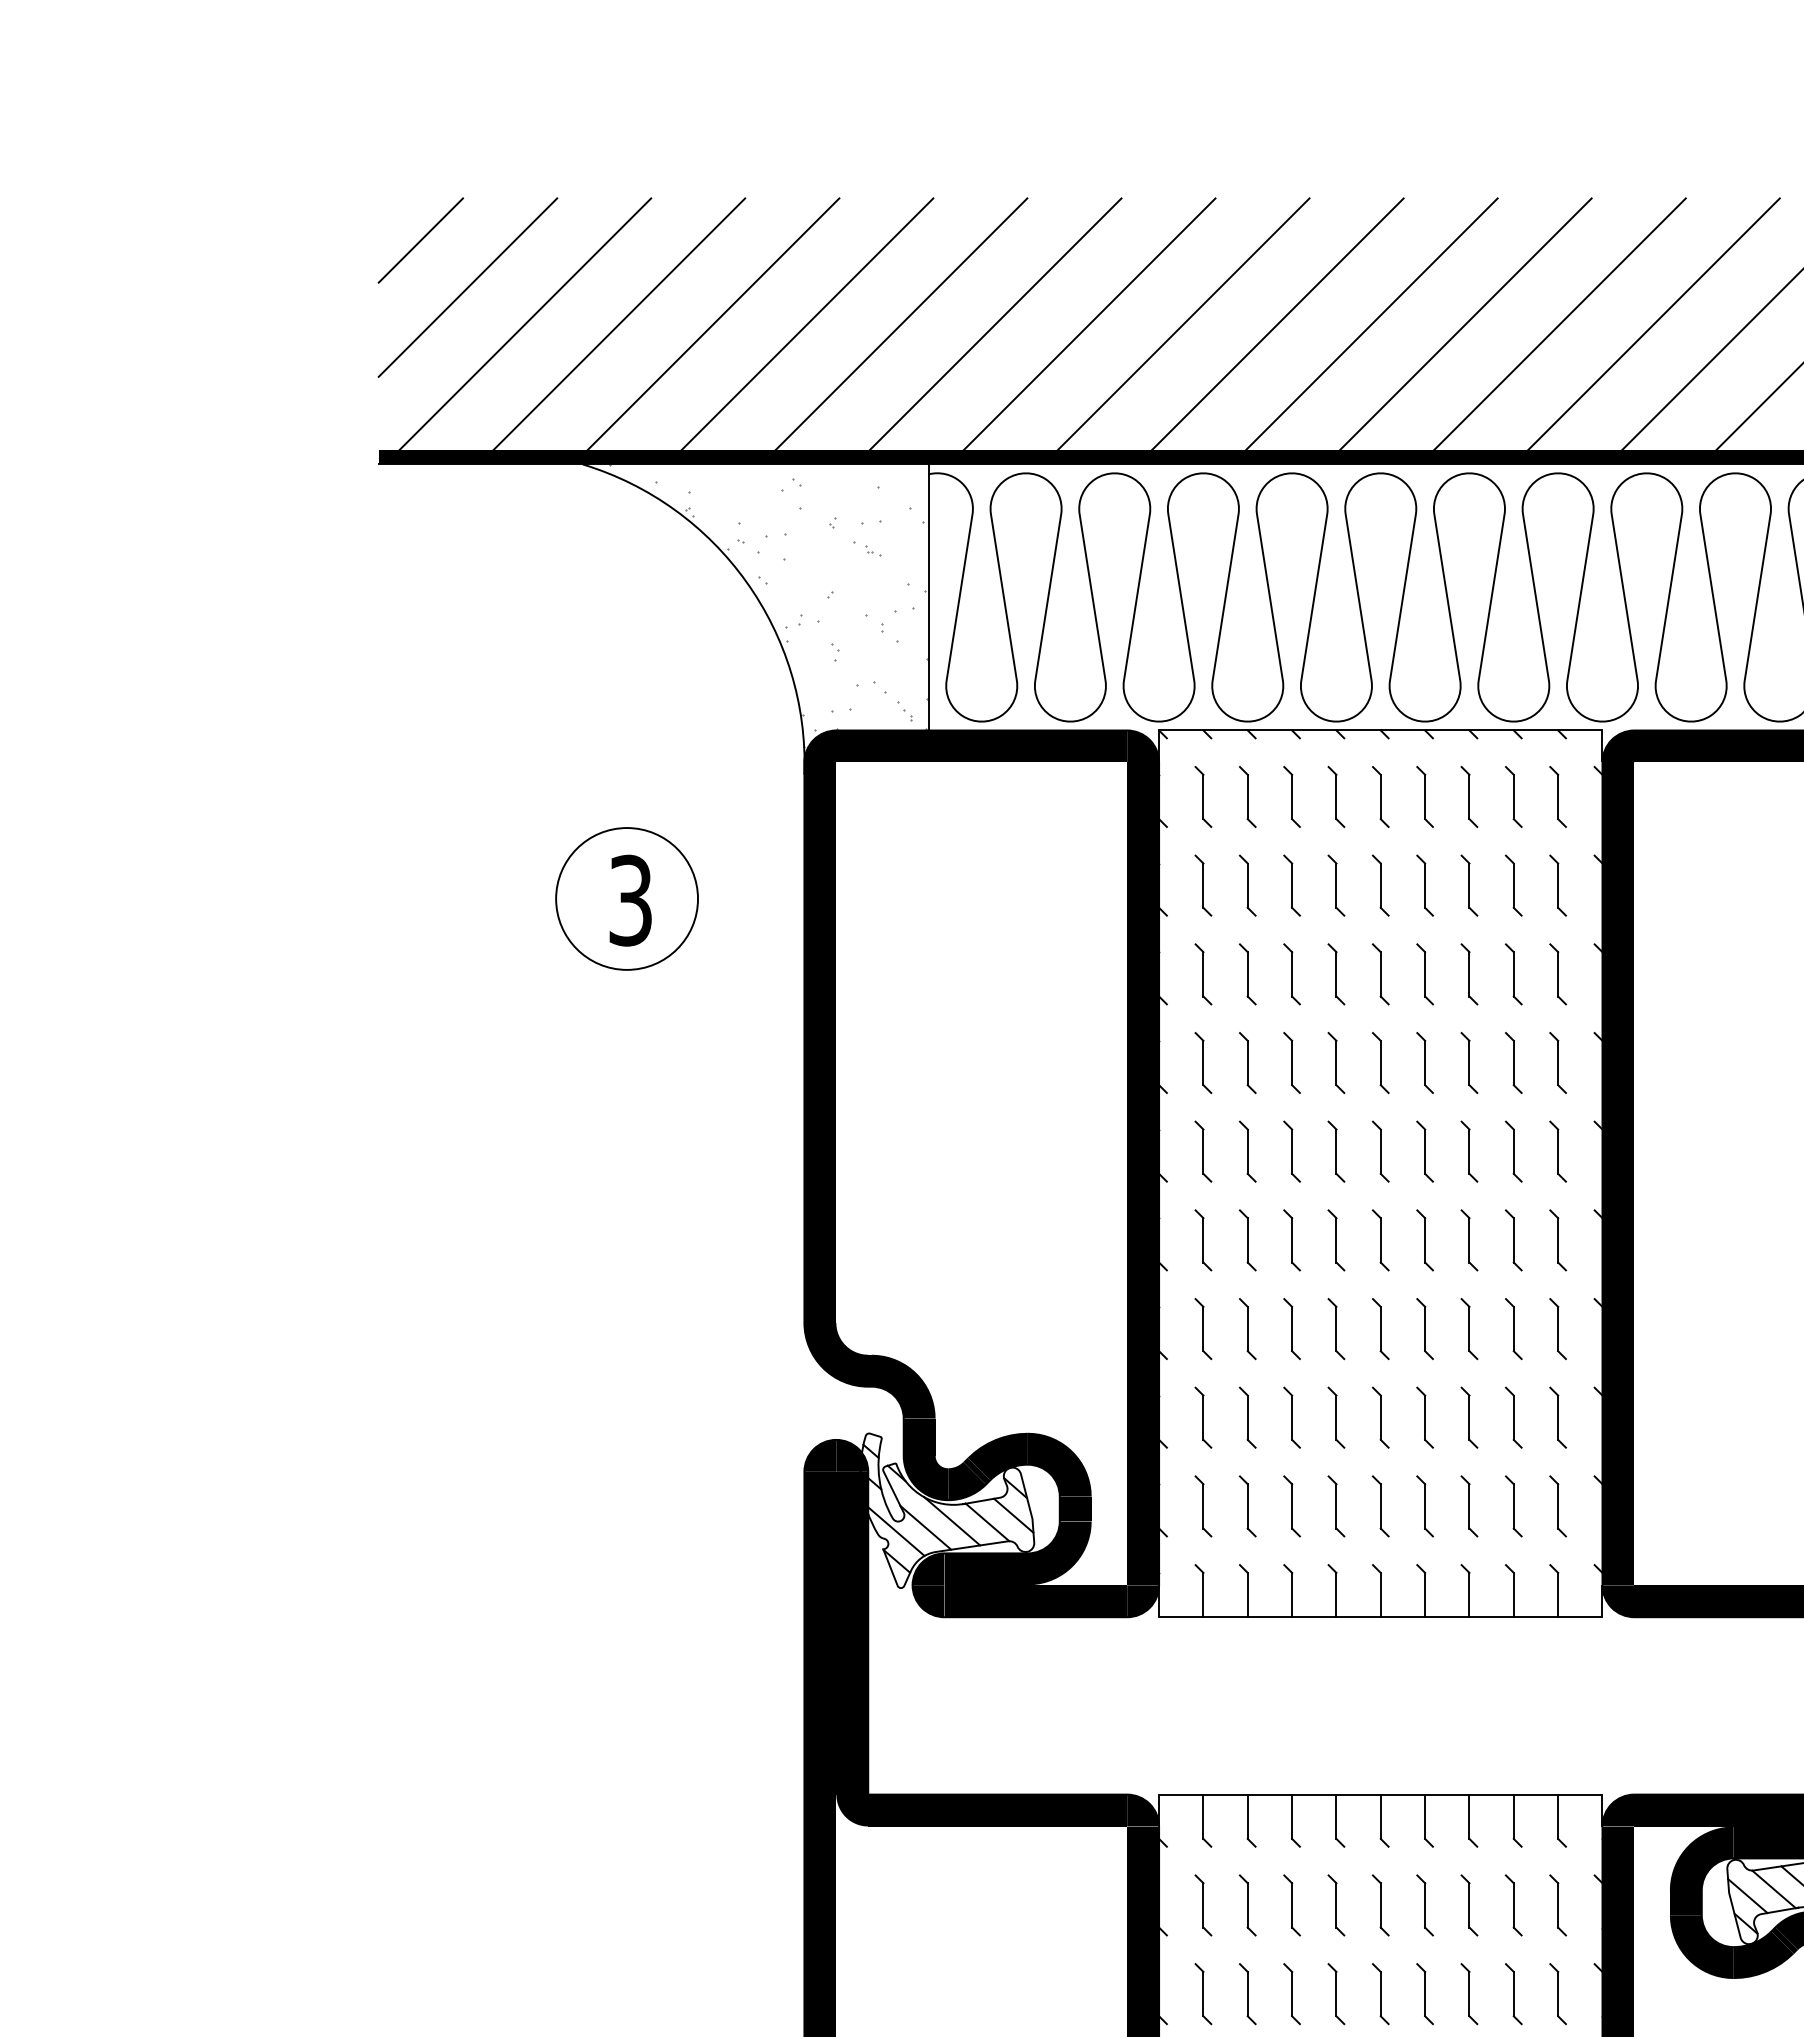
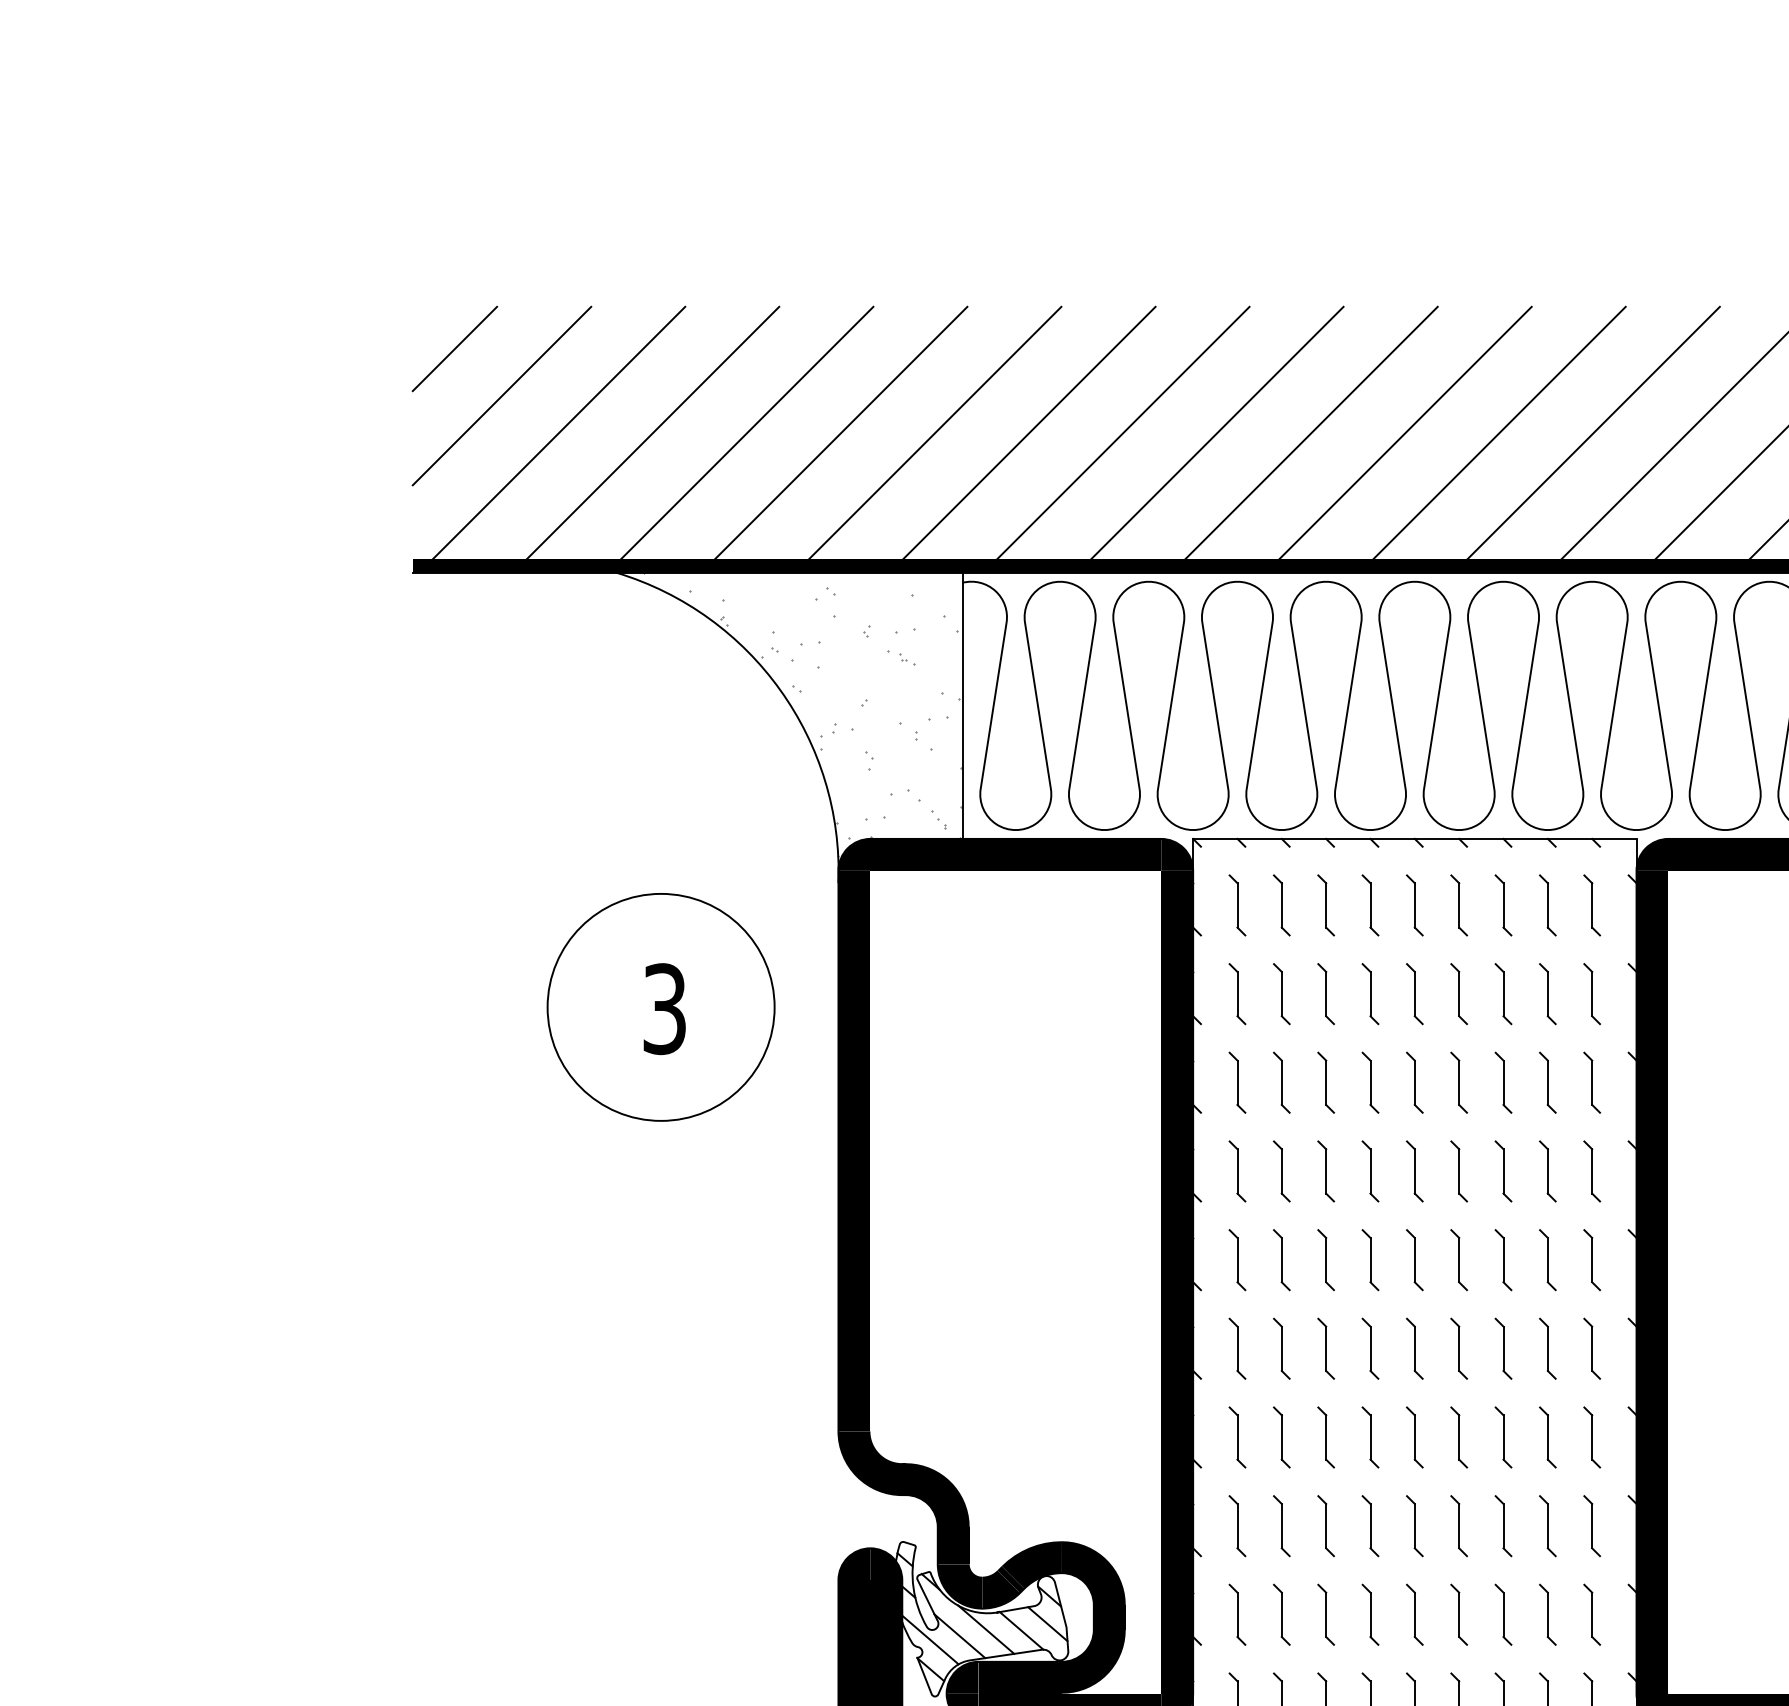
circle: (627, 898) -> (661, 1006), size x1.6

